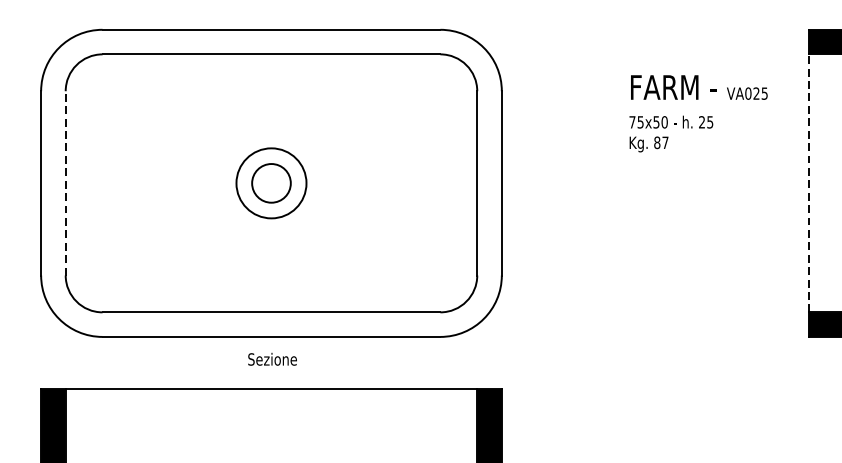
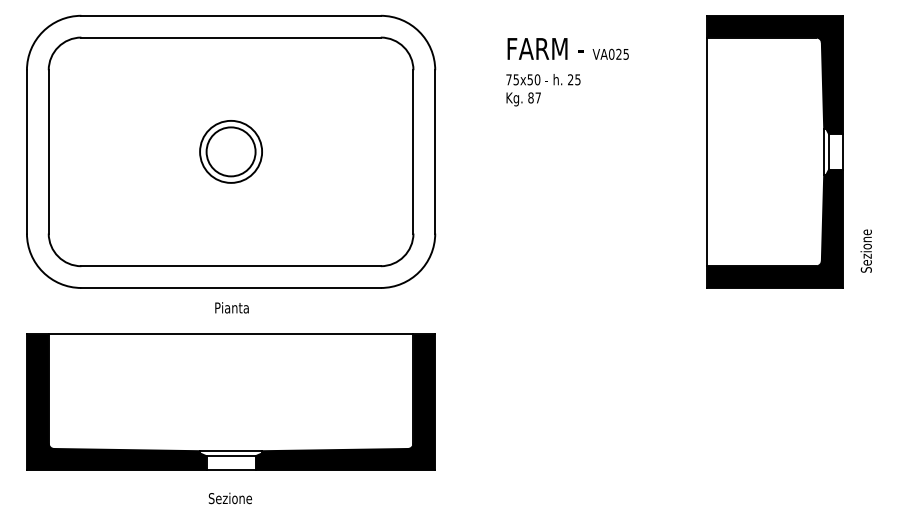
text: (698, 114) -> (567, 72), moved
line: (65, 182) -> (48, 151), dashed -> solid
circle: (270, 182) -> (230, 151), size x1.43
line: (809, 182) -> (707, 151), dashed -> solid
text: (271, 358) -> (231, 307), Sezione -> Pianta

